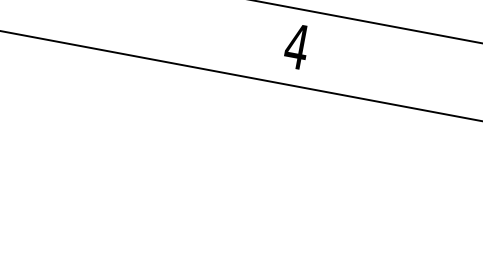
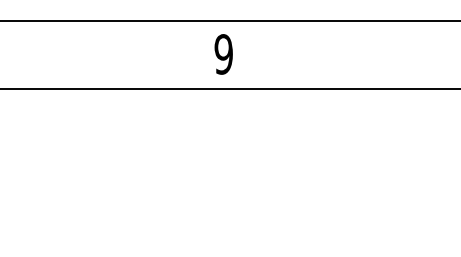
text: (296, 46) -> (223, 54), 4 -> 9

